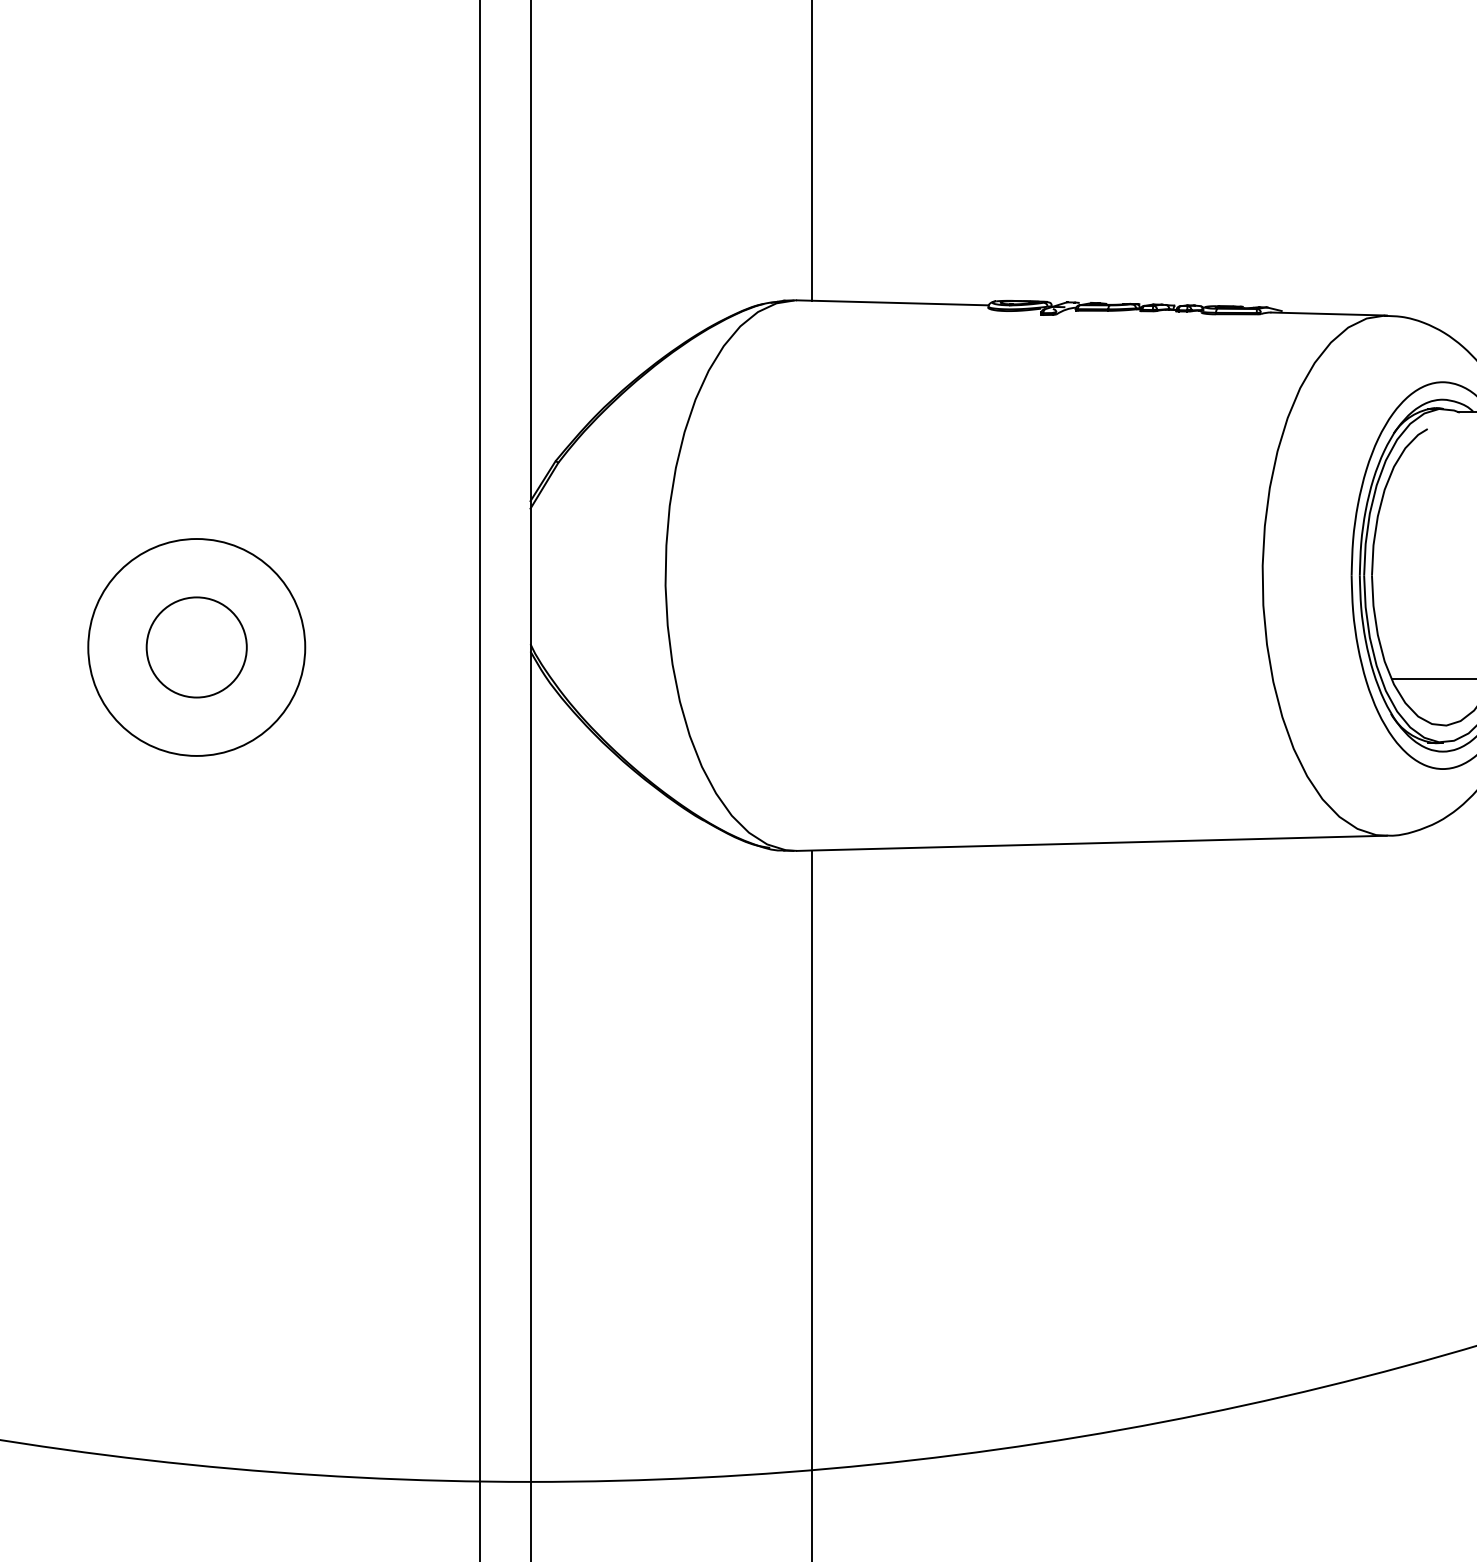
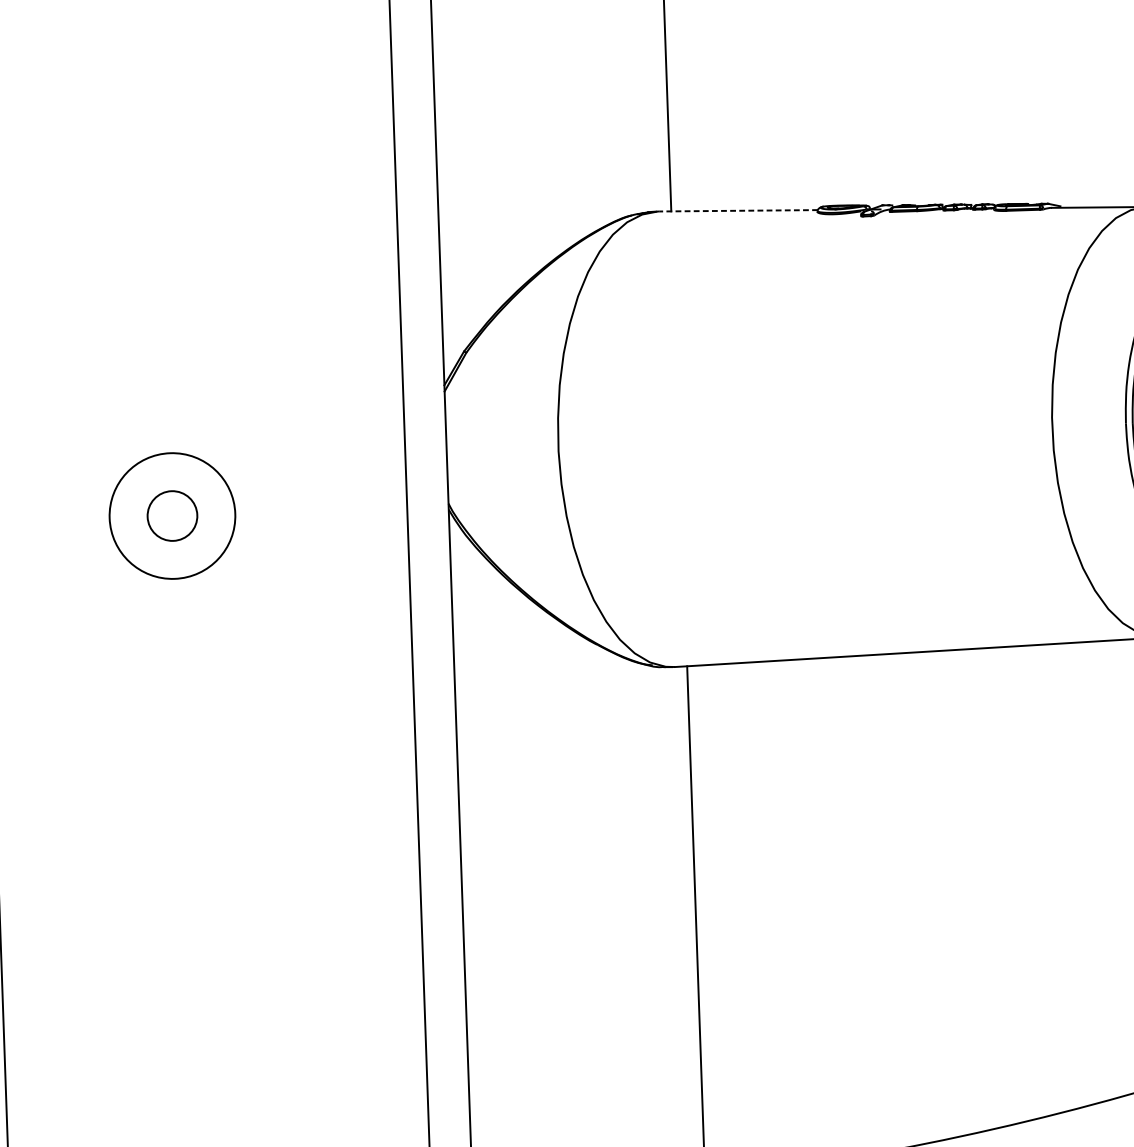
line: (892, 302) -> (738, 210), solid -> dashed
circle: (196, 647) -> (172, 516), size x0.6
circle: (196, 647) -> (172, 516), size x0.7

